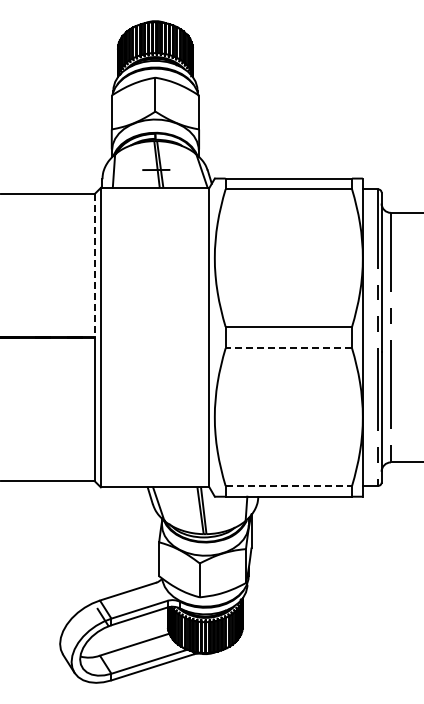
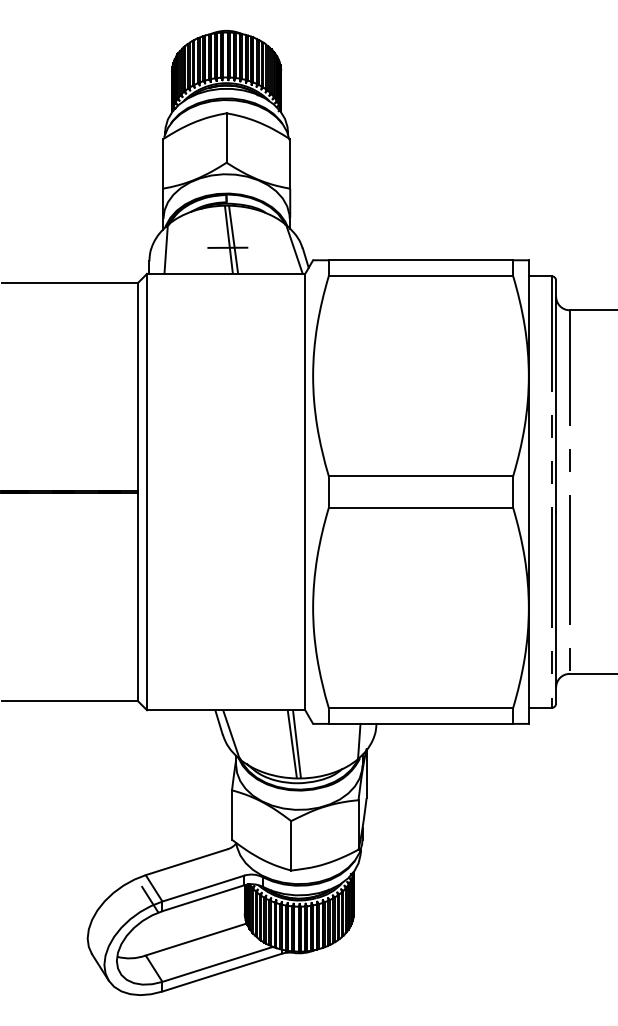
line: (94, 265) -> (137, 386), dashed -> solid
line: (288, 348) -> (420, 507), dashed -> solid
line: (289, 485) -> (421, 707), dashed -> solid

